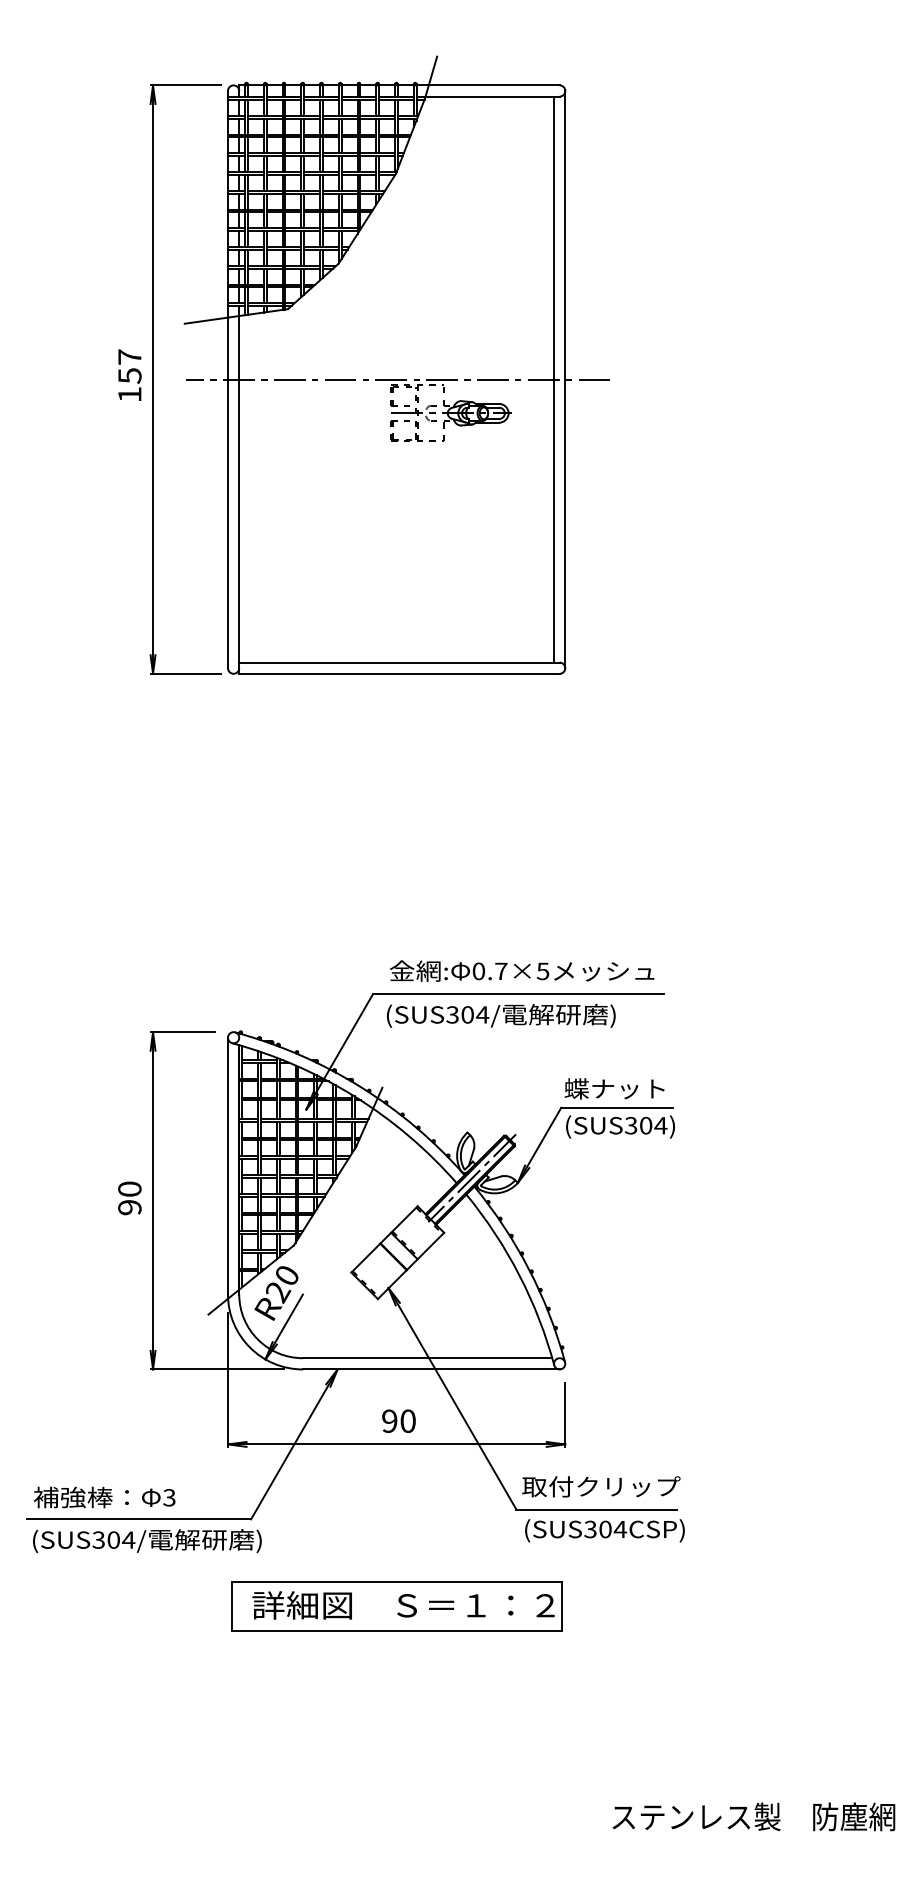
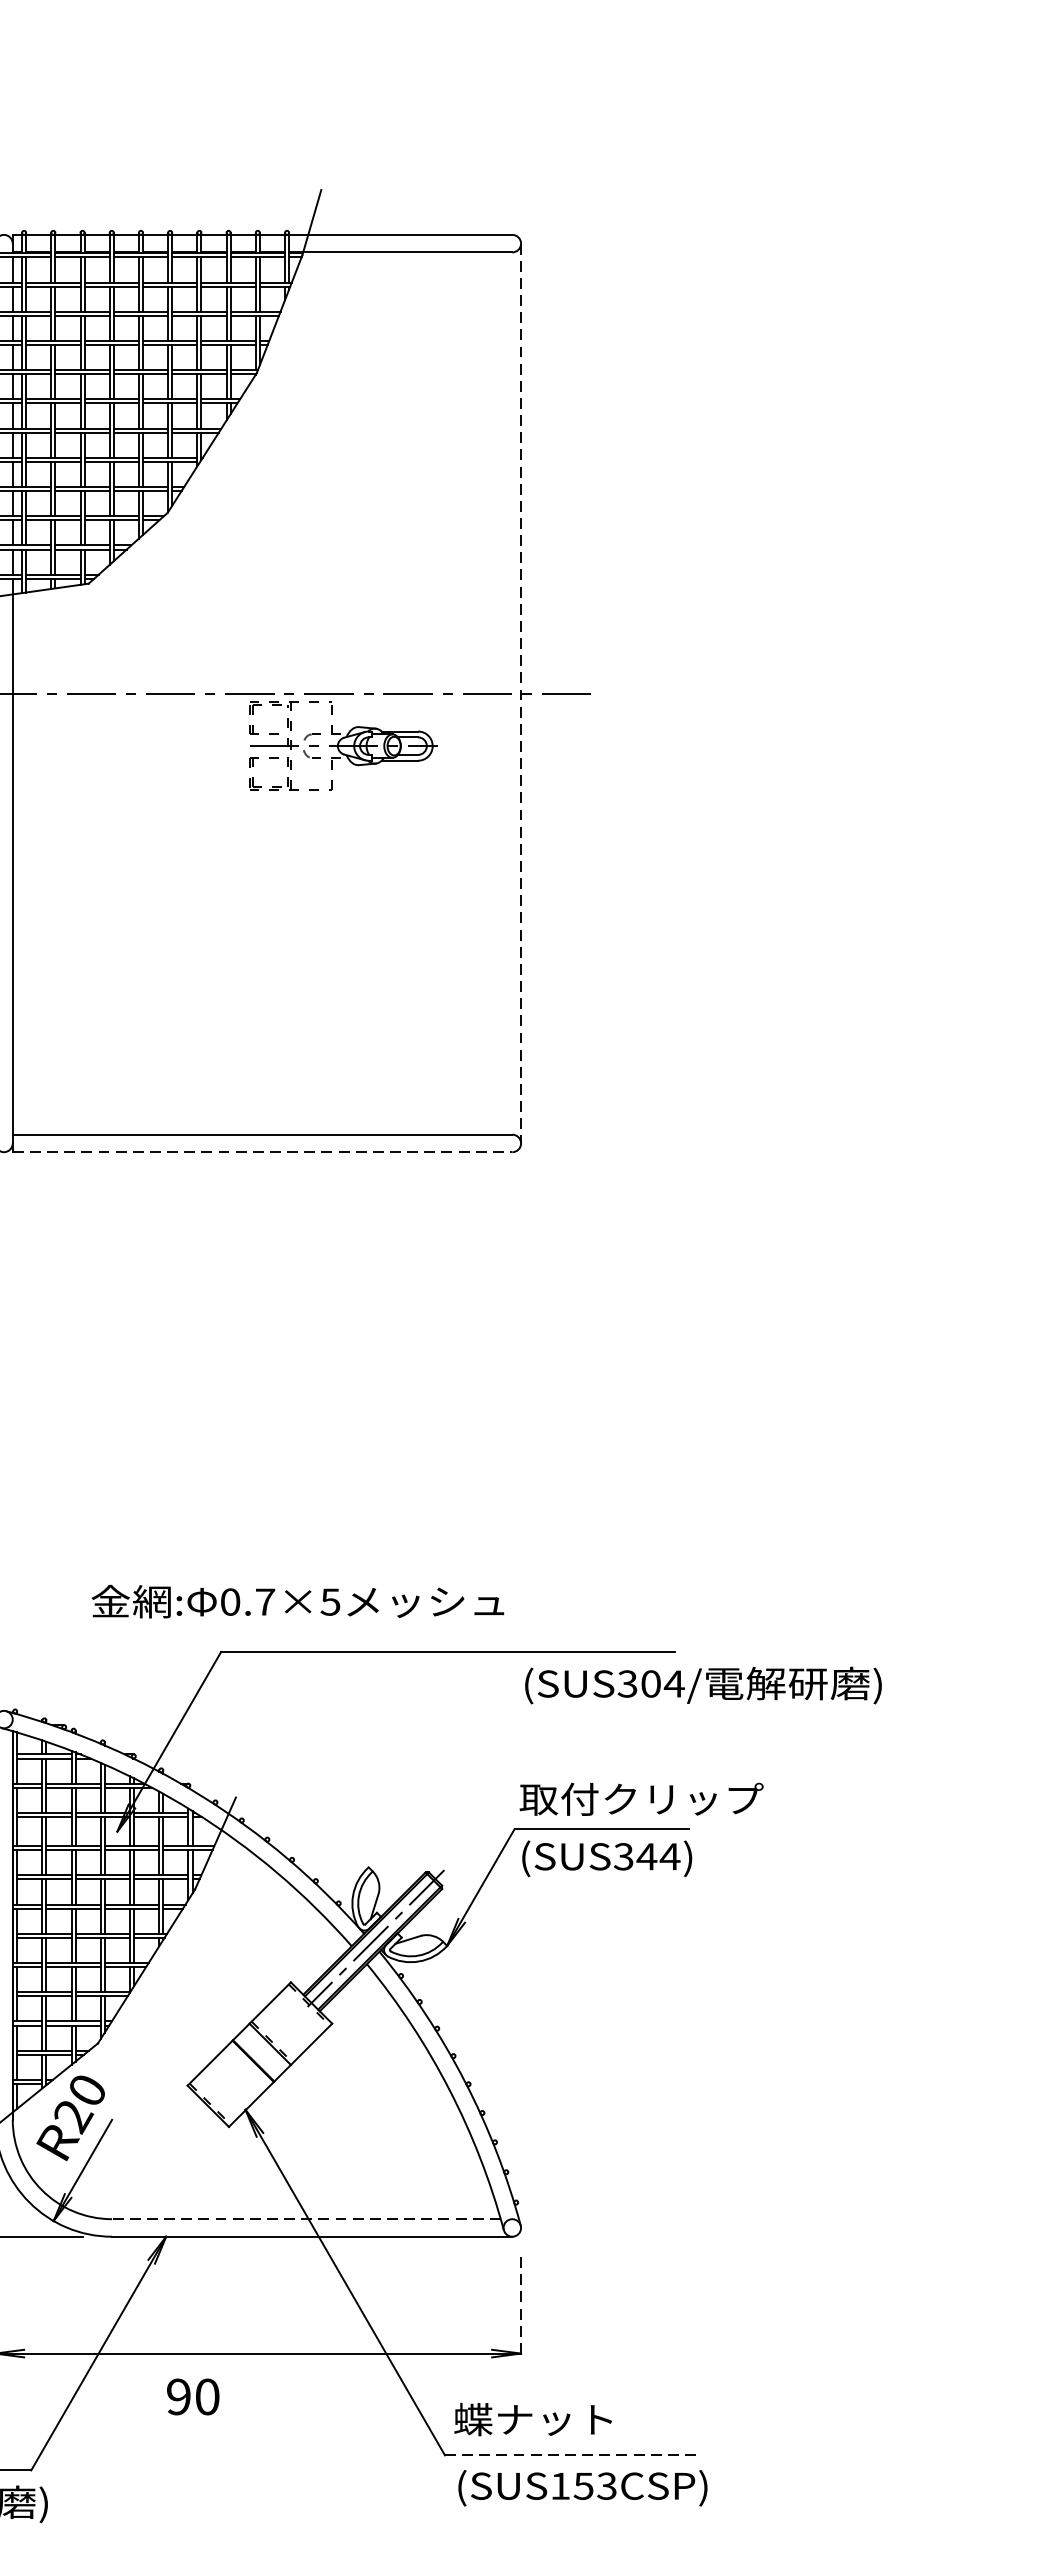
line: (554, 379) -> (504, 693), removed
line: (565, 379) -> (521, 693), solid -> dashed
line: (399, 673) -> (262, 1151), solid -> dashed
text: (522, 970) -> (298, 1600), moved
text: (501, 1015) -> (703, 1684), moved
text: (642, 1088) -> (641, 1798), 蝶ナット -> 取付クリップ
text: (645, 1125) -> (646, 1856), (SUS304) -> (SUS344)
line: (427, 1358) -> (306, 2219), solid -> dashed
line: (565, 1415) -> (521, 2308), solid -> dashed
text: (398, 1420) -> (192, 2395), moved
text: (601, 1486) -> (577, 2419), 取付クリップ -> 蝶ナット
line: (597, 1509) -> (571, 2455), solid -> dashed
text: (605, 1529) -> (583, 2486), (SUS304CSP) -> (SUS153CSP)

